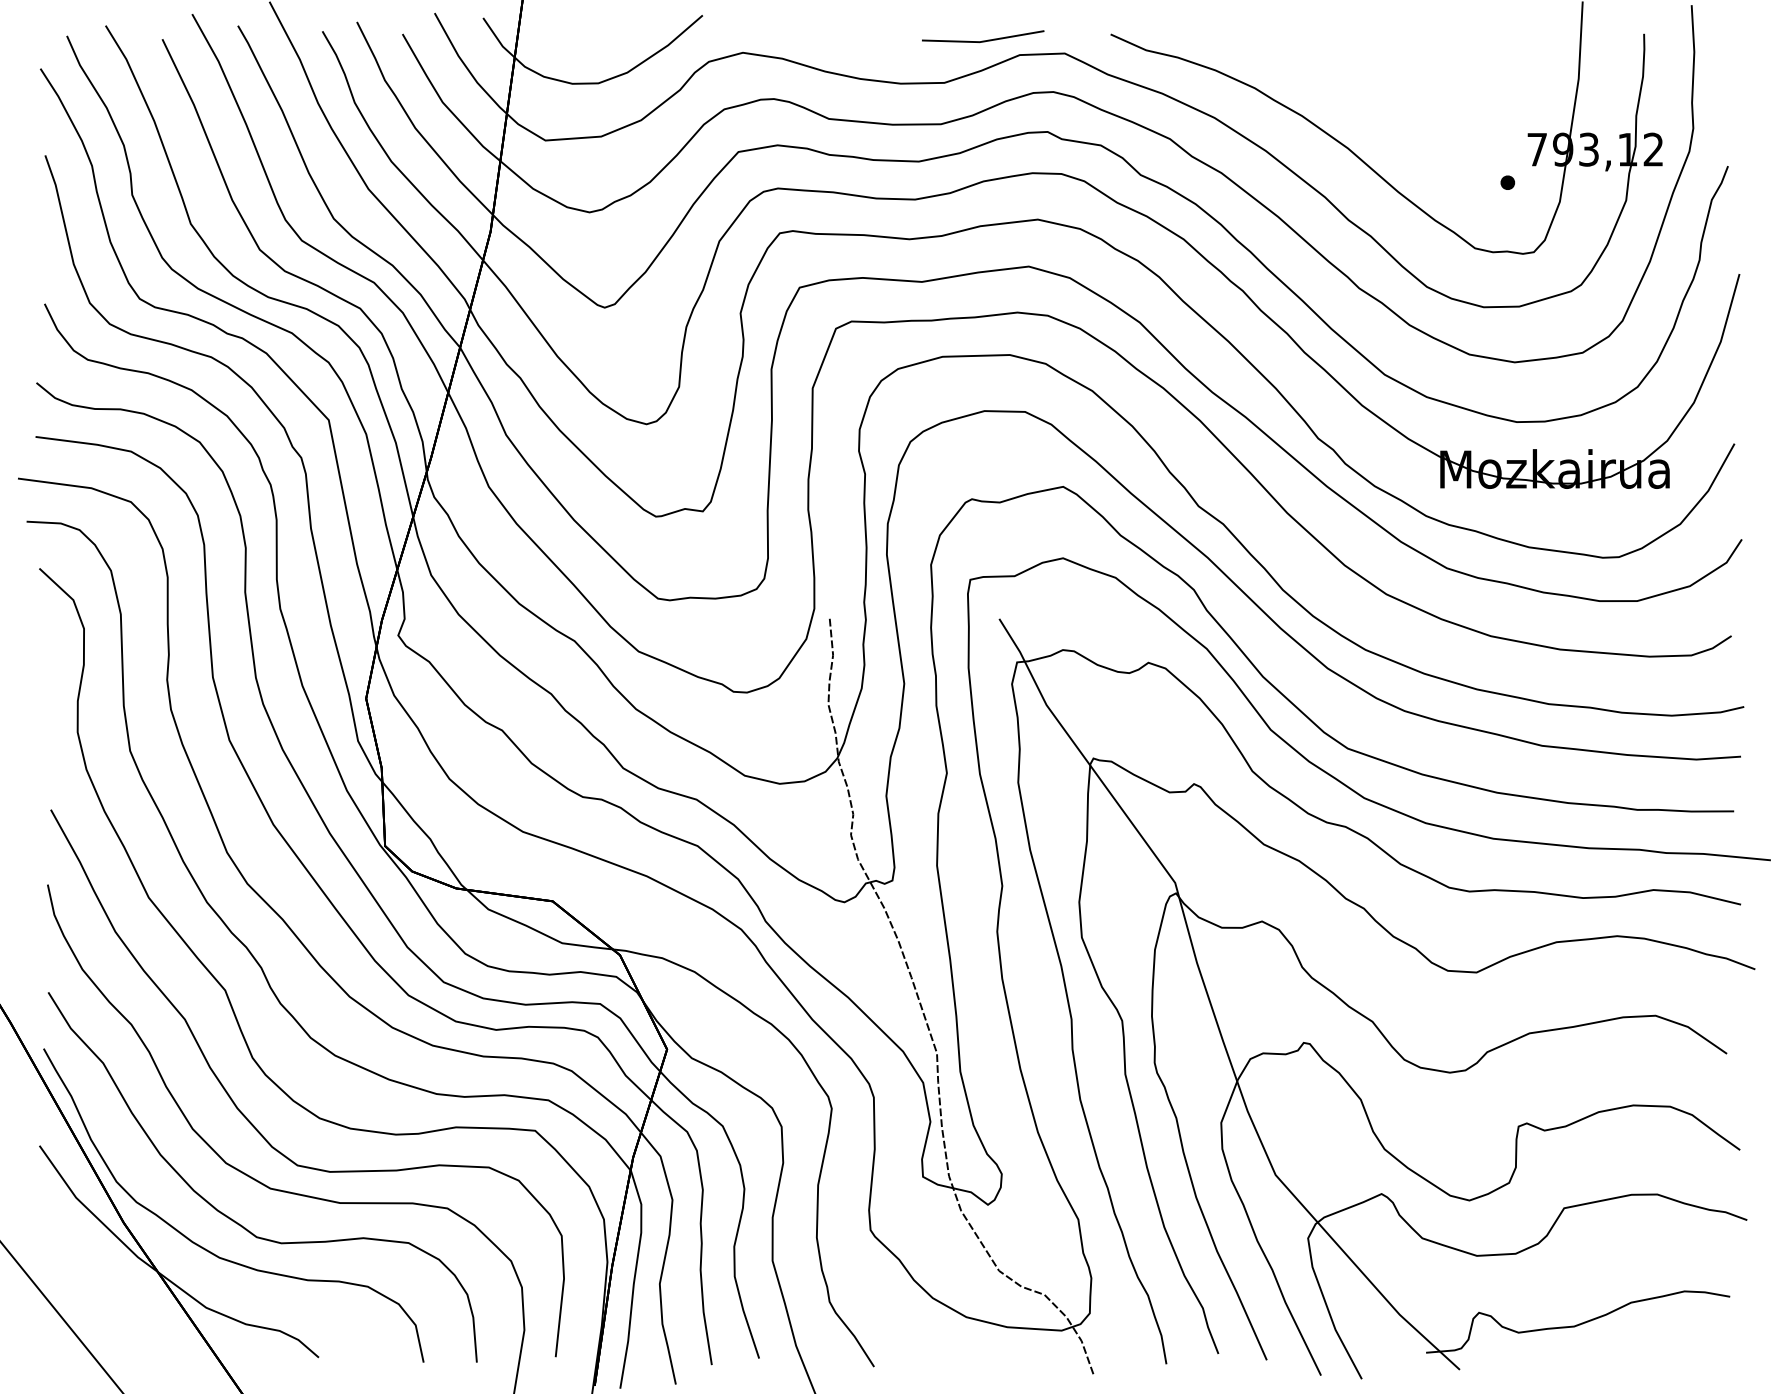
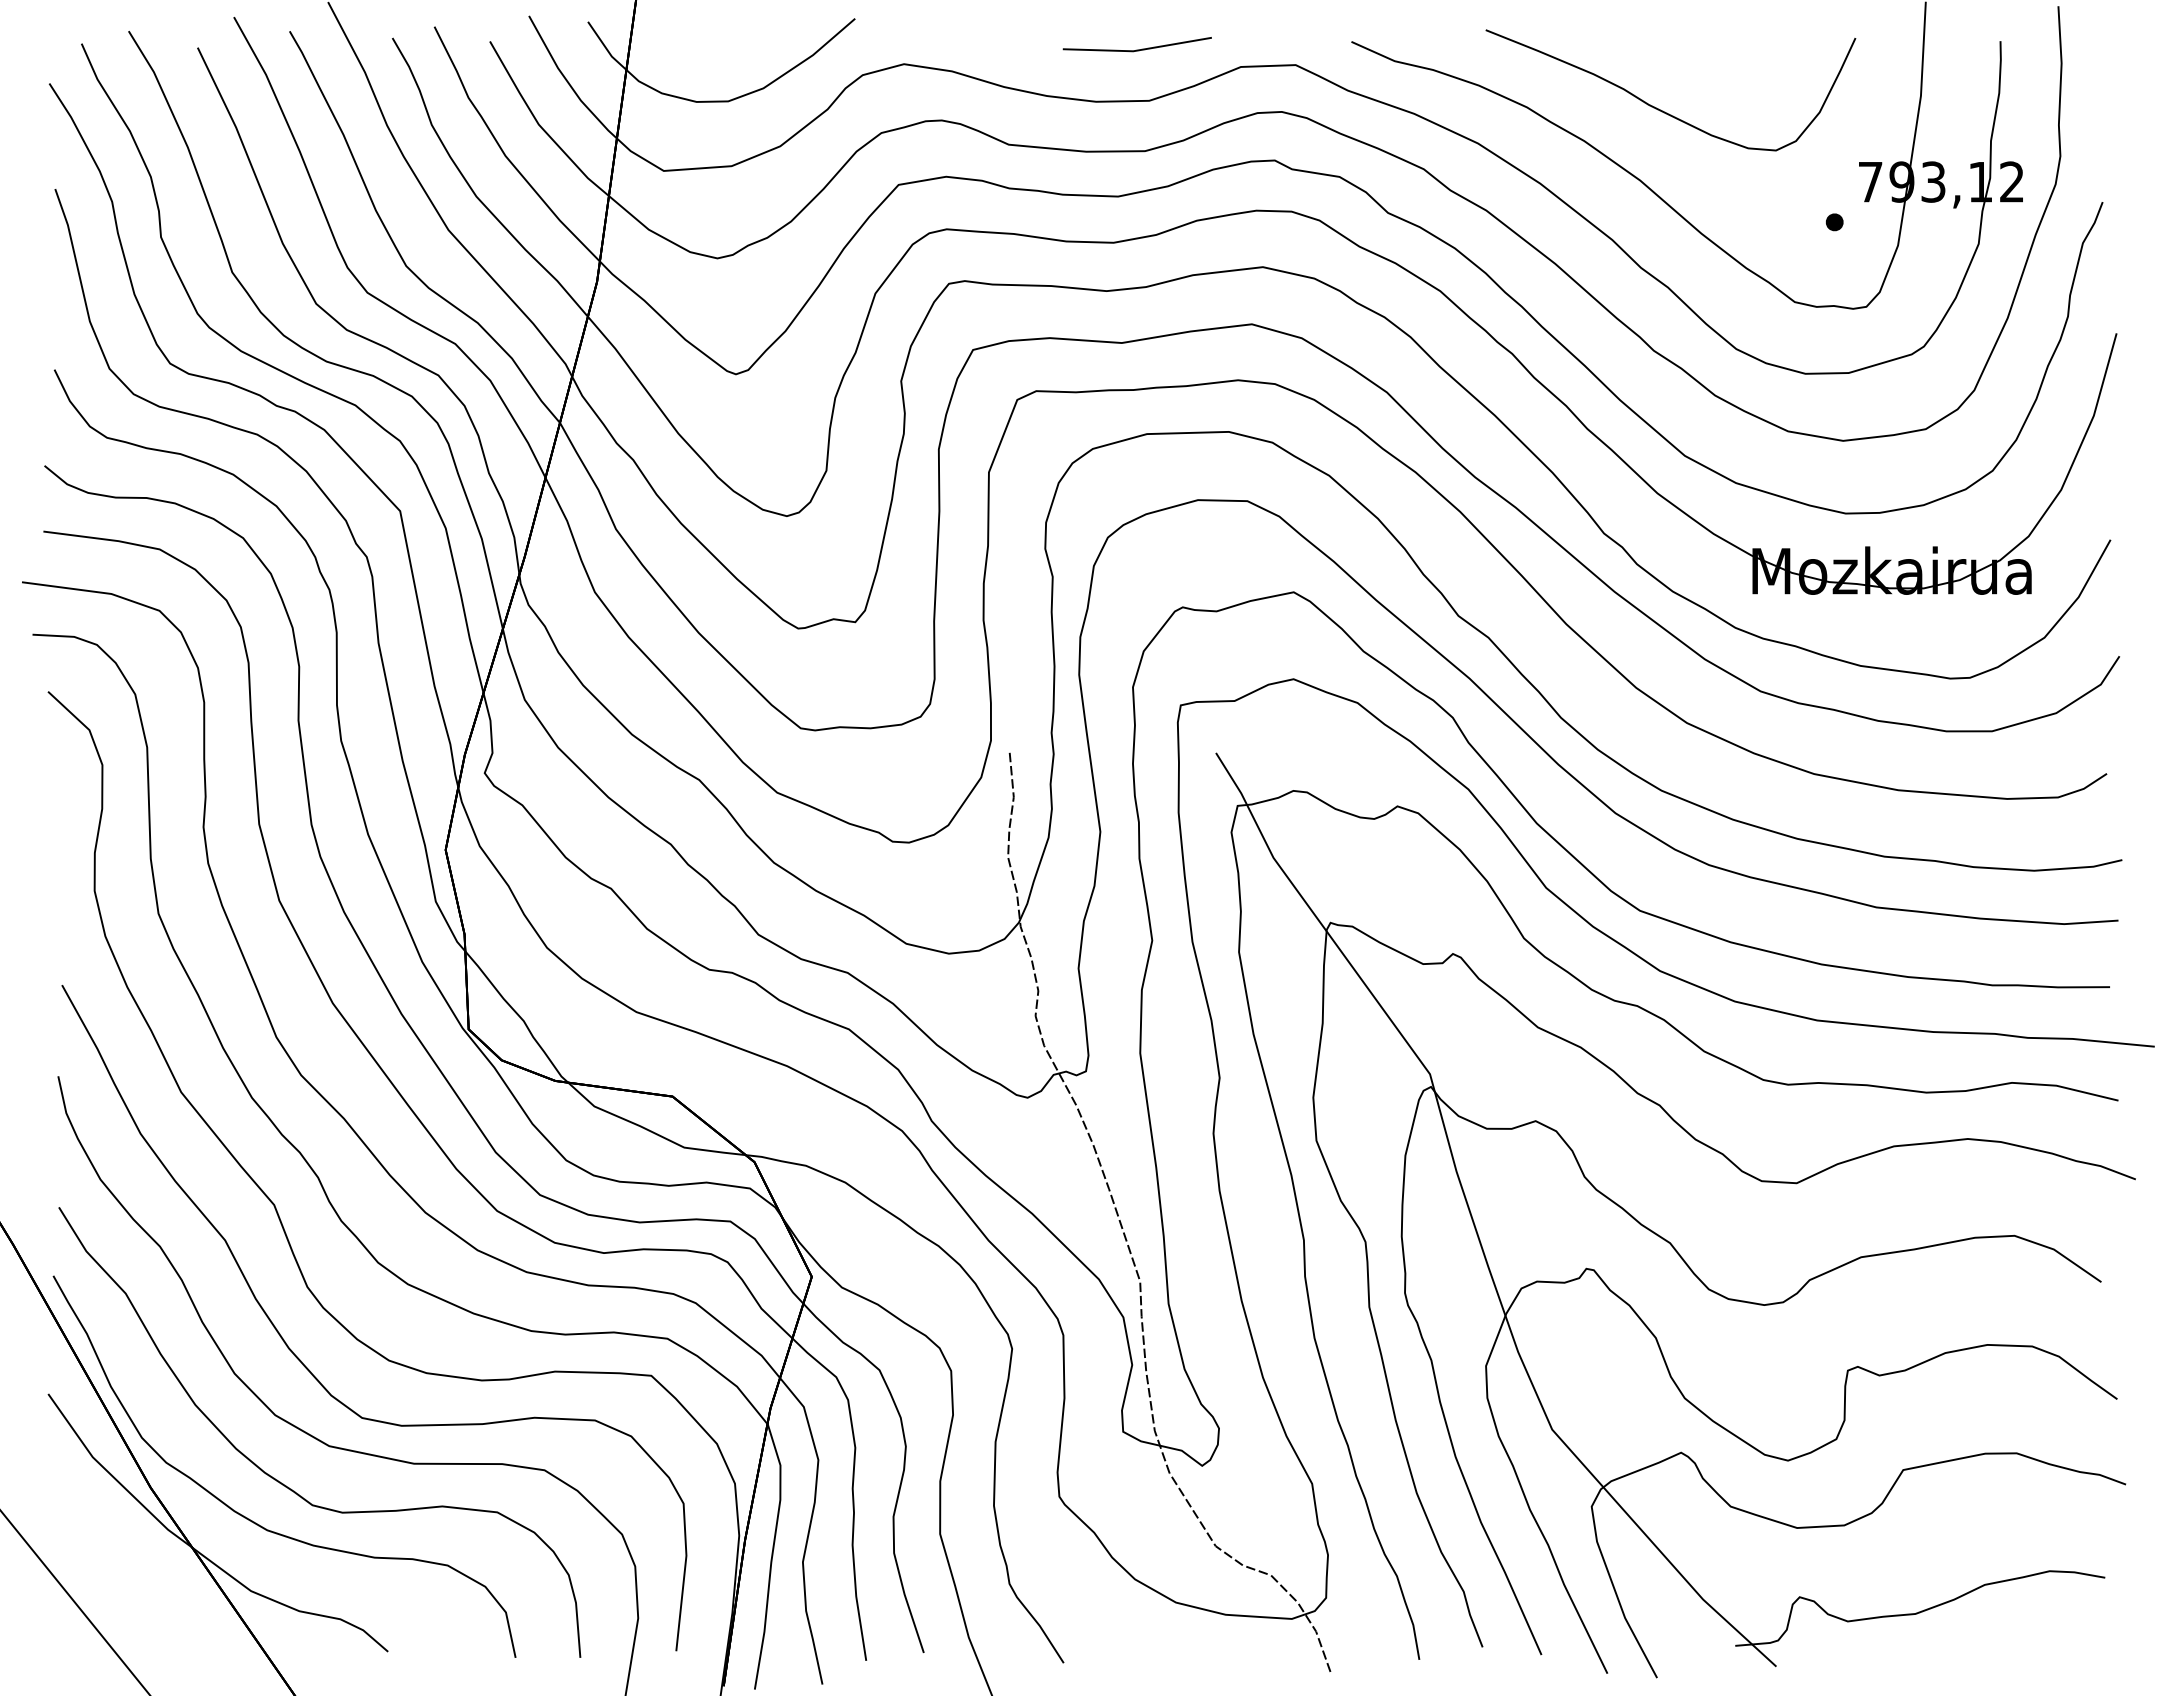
line: (982, 40) -> (1136, 49), moved
curve: (1364, 90) -> (1660, 109), added

